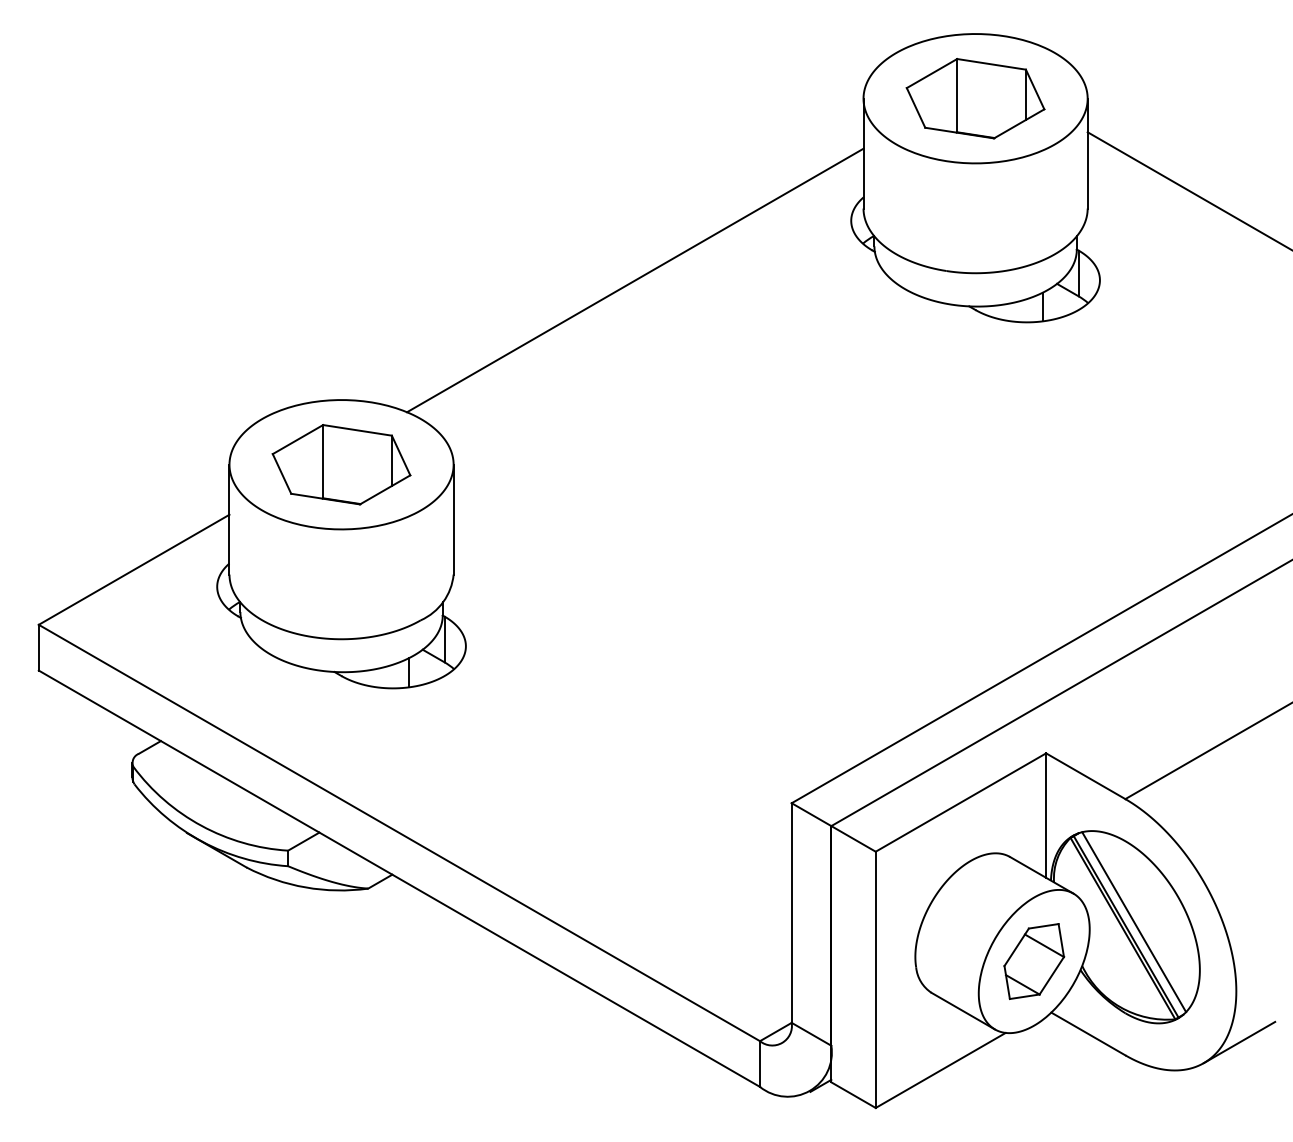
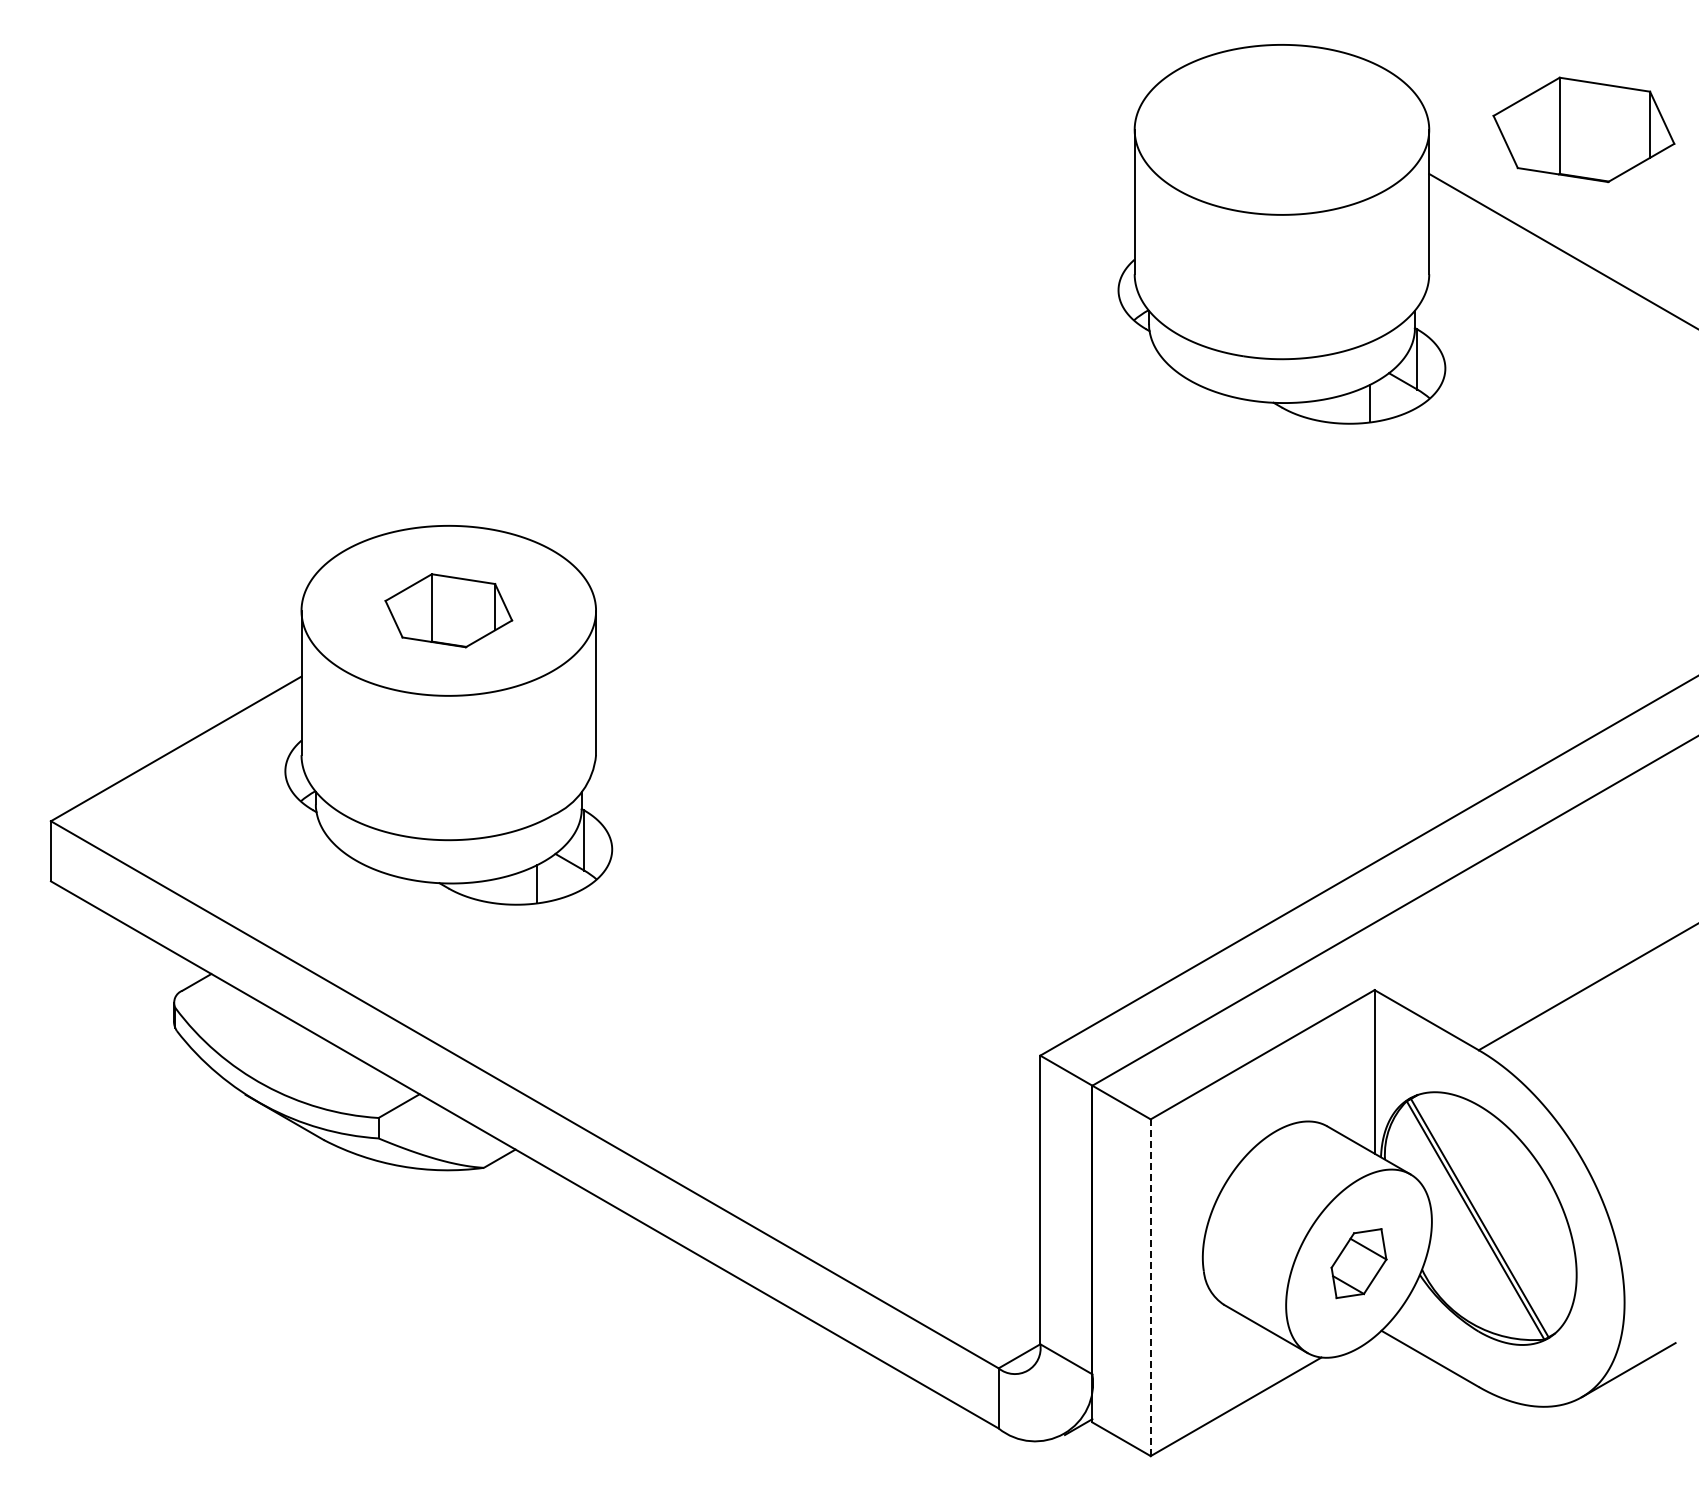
part: (975, 98) -> (1583, 129), moved
line: (635, 280) -> (834, 368), removed
part: (341, 464) -> (448, 610), size x0.7
line: (1134, 921) -> (1490, 1211), removed
part: (1033, 961) -> (1358, 1263), size x0.7
line: (875, 980) -> (1150, 1288), solid -> dashed

